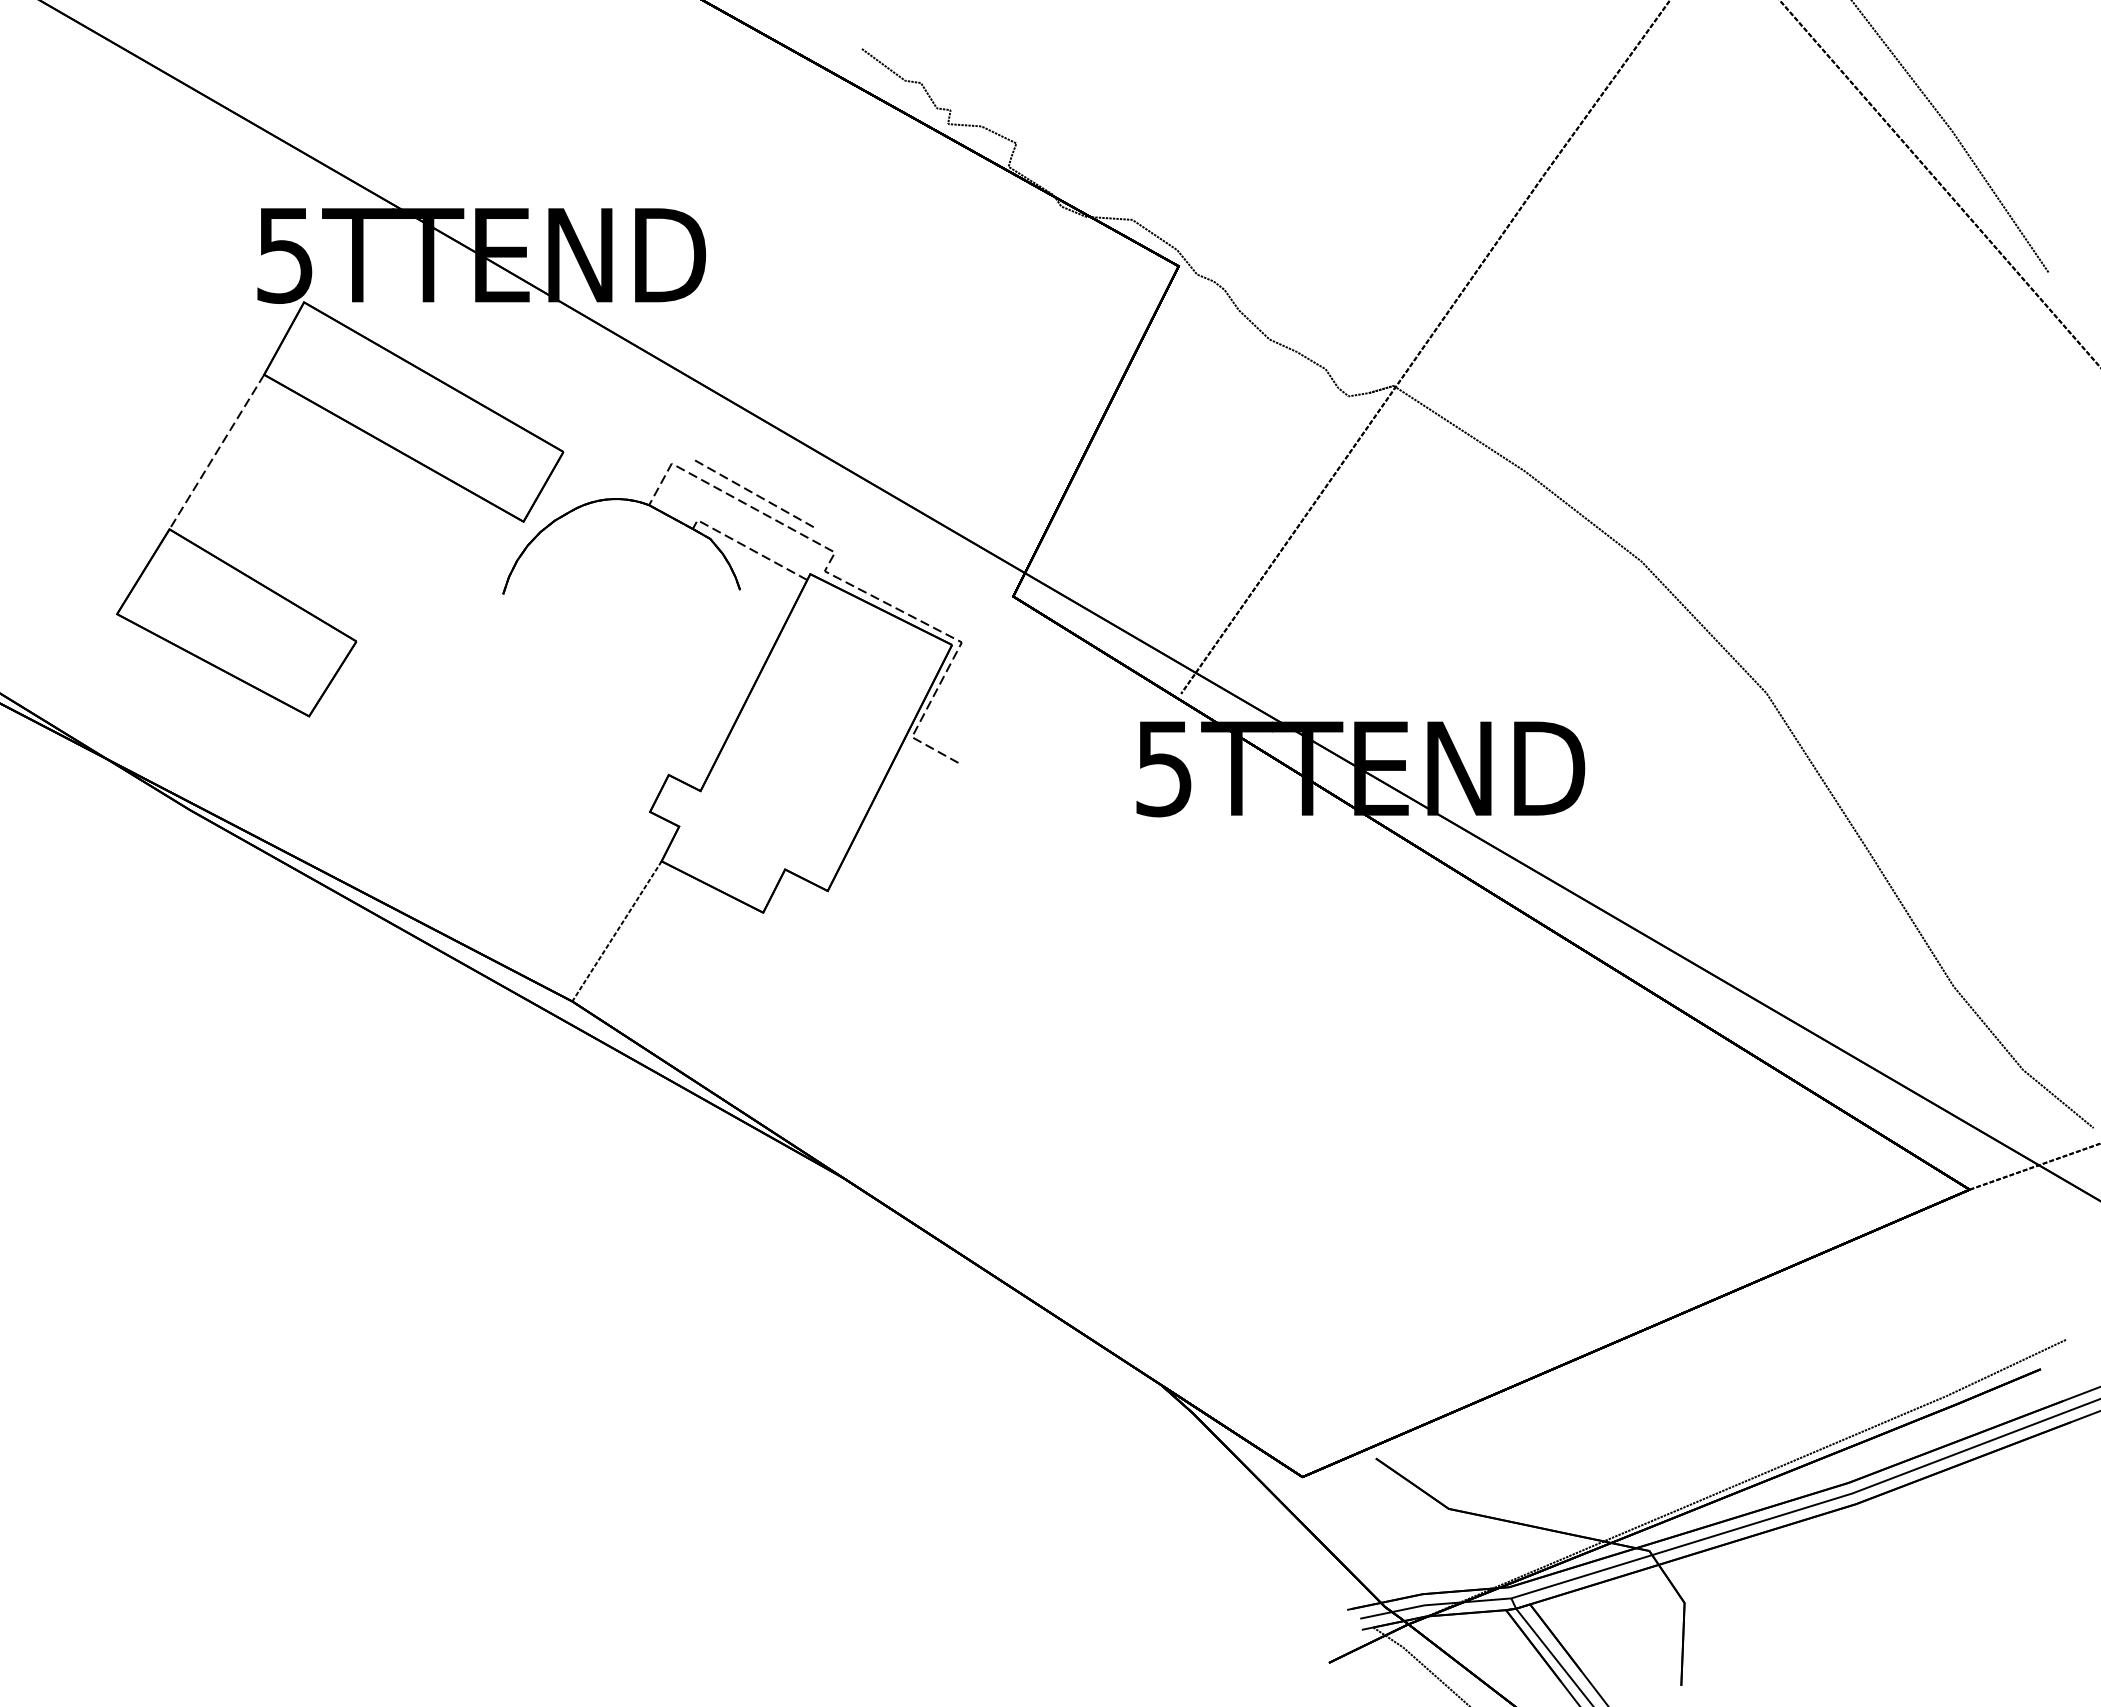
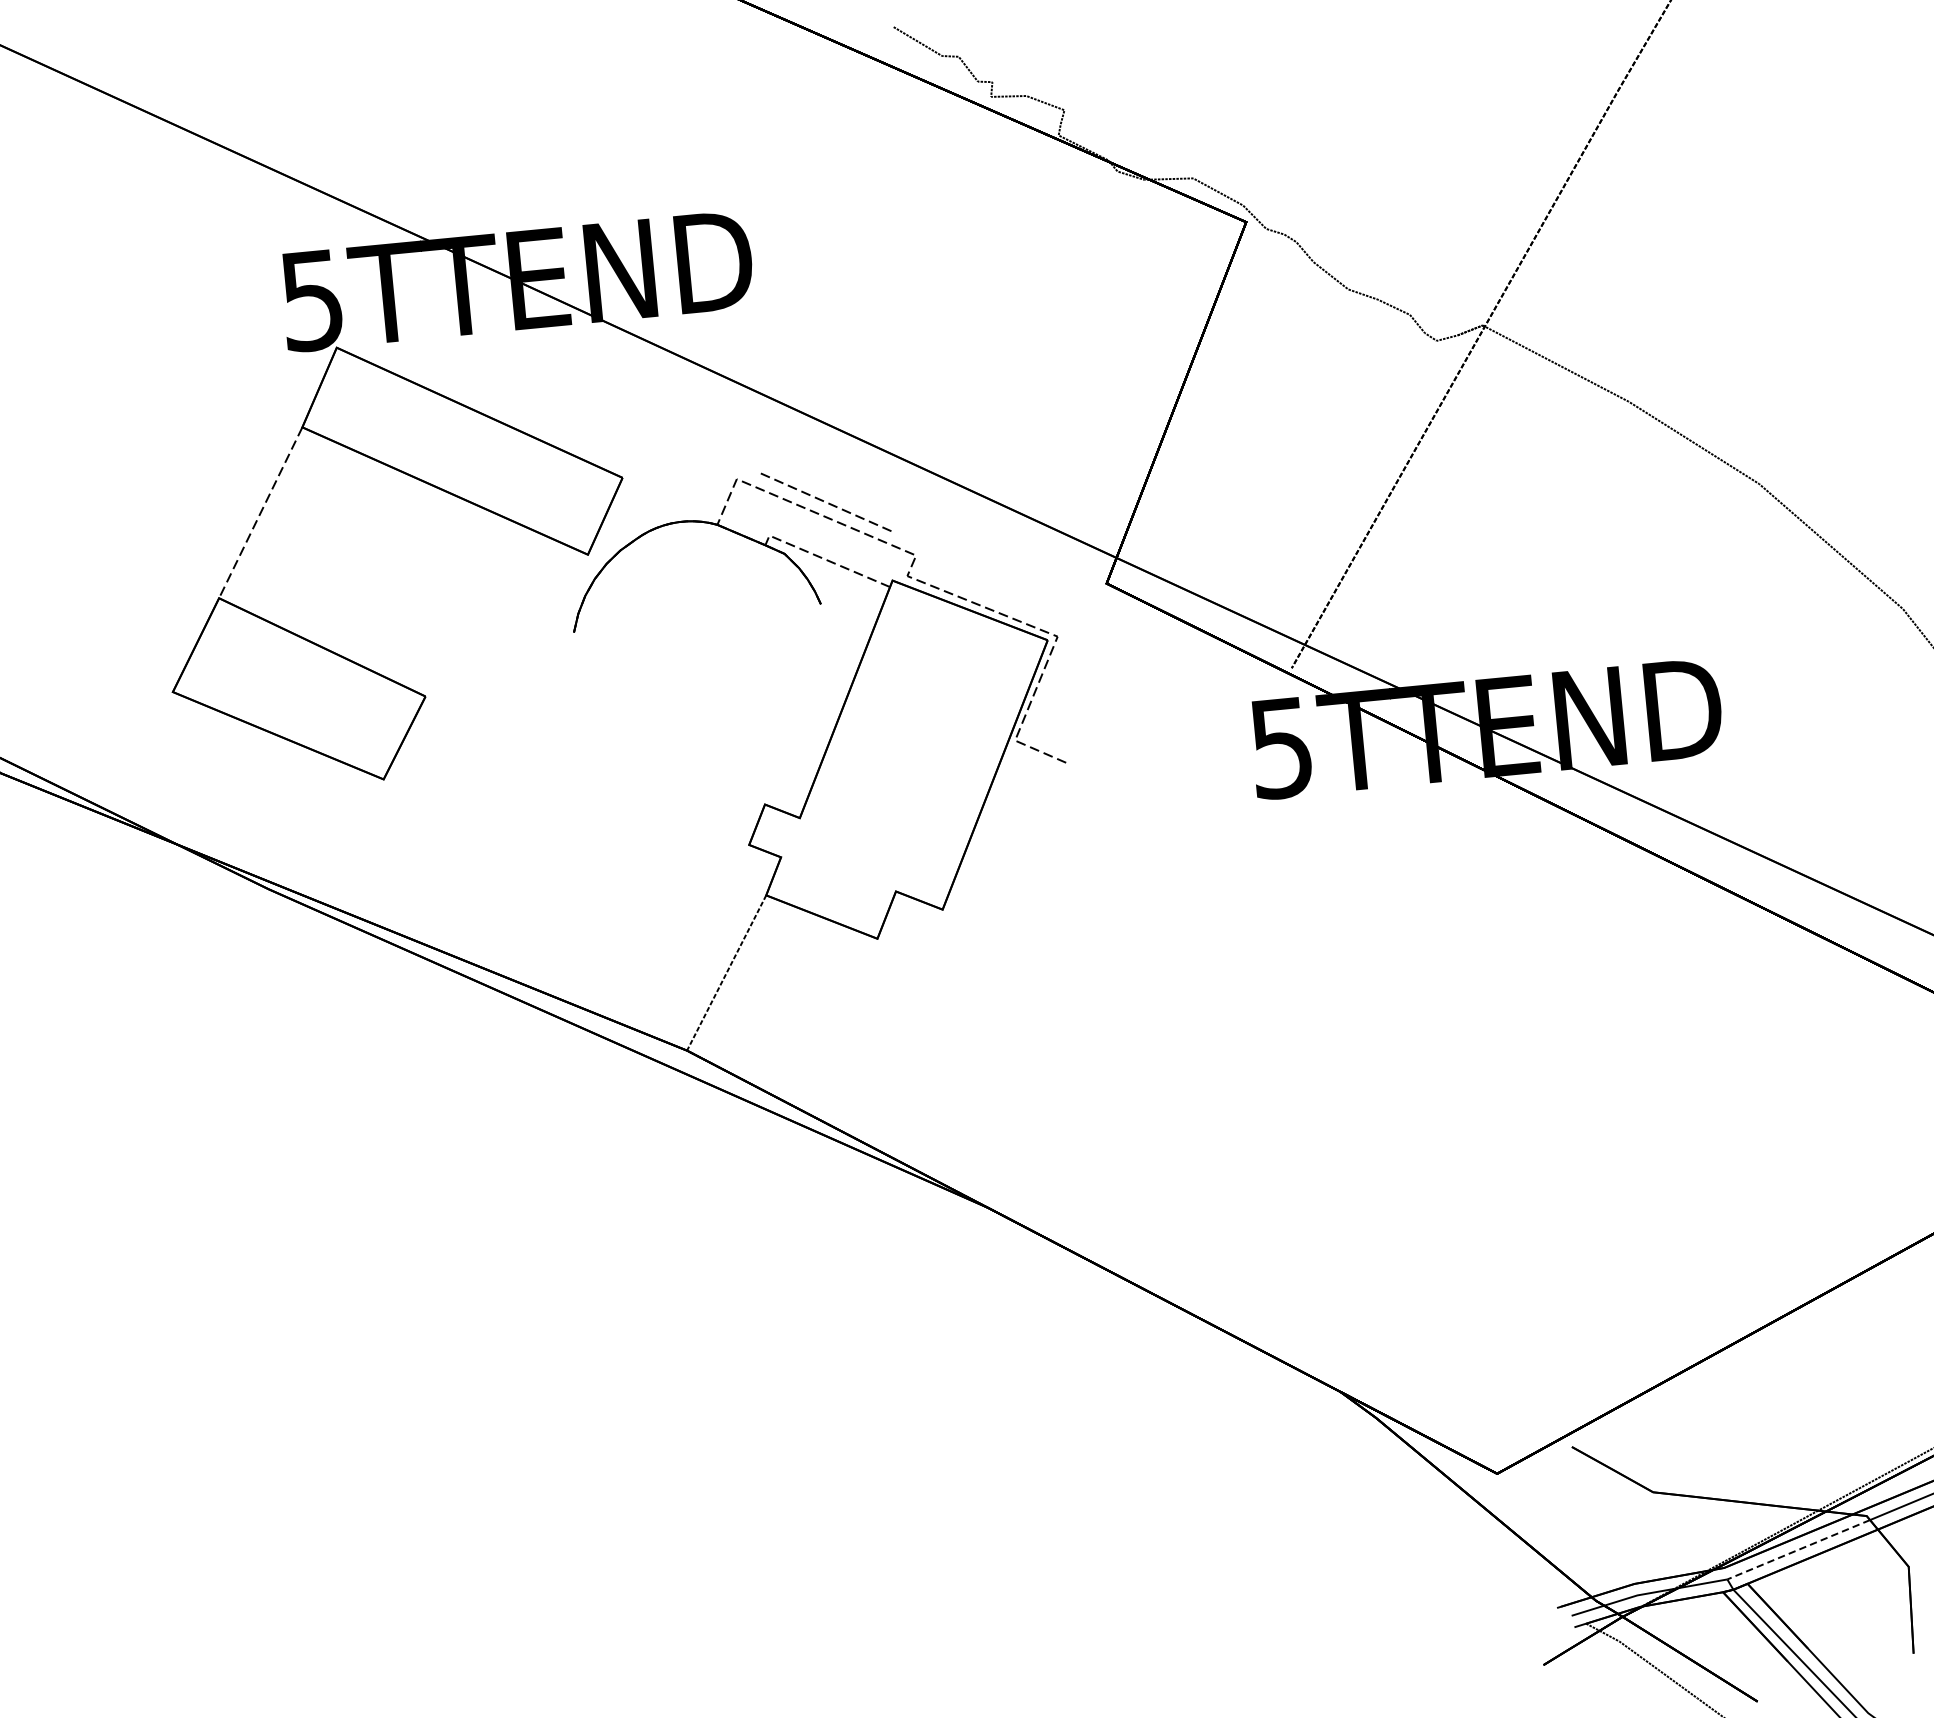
line: (1581, 1576) -> (1798, 1549), solid -> dashed

